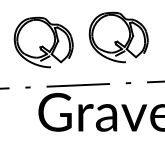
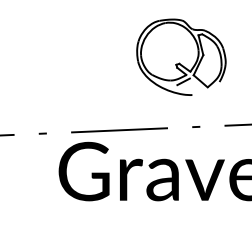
part: (43, 42) -> (66, 64), removed

